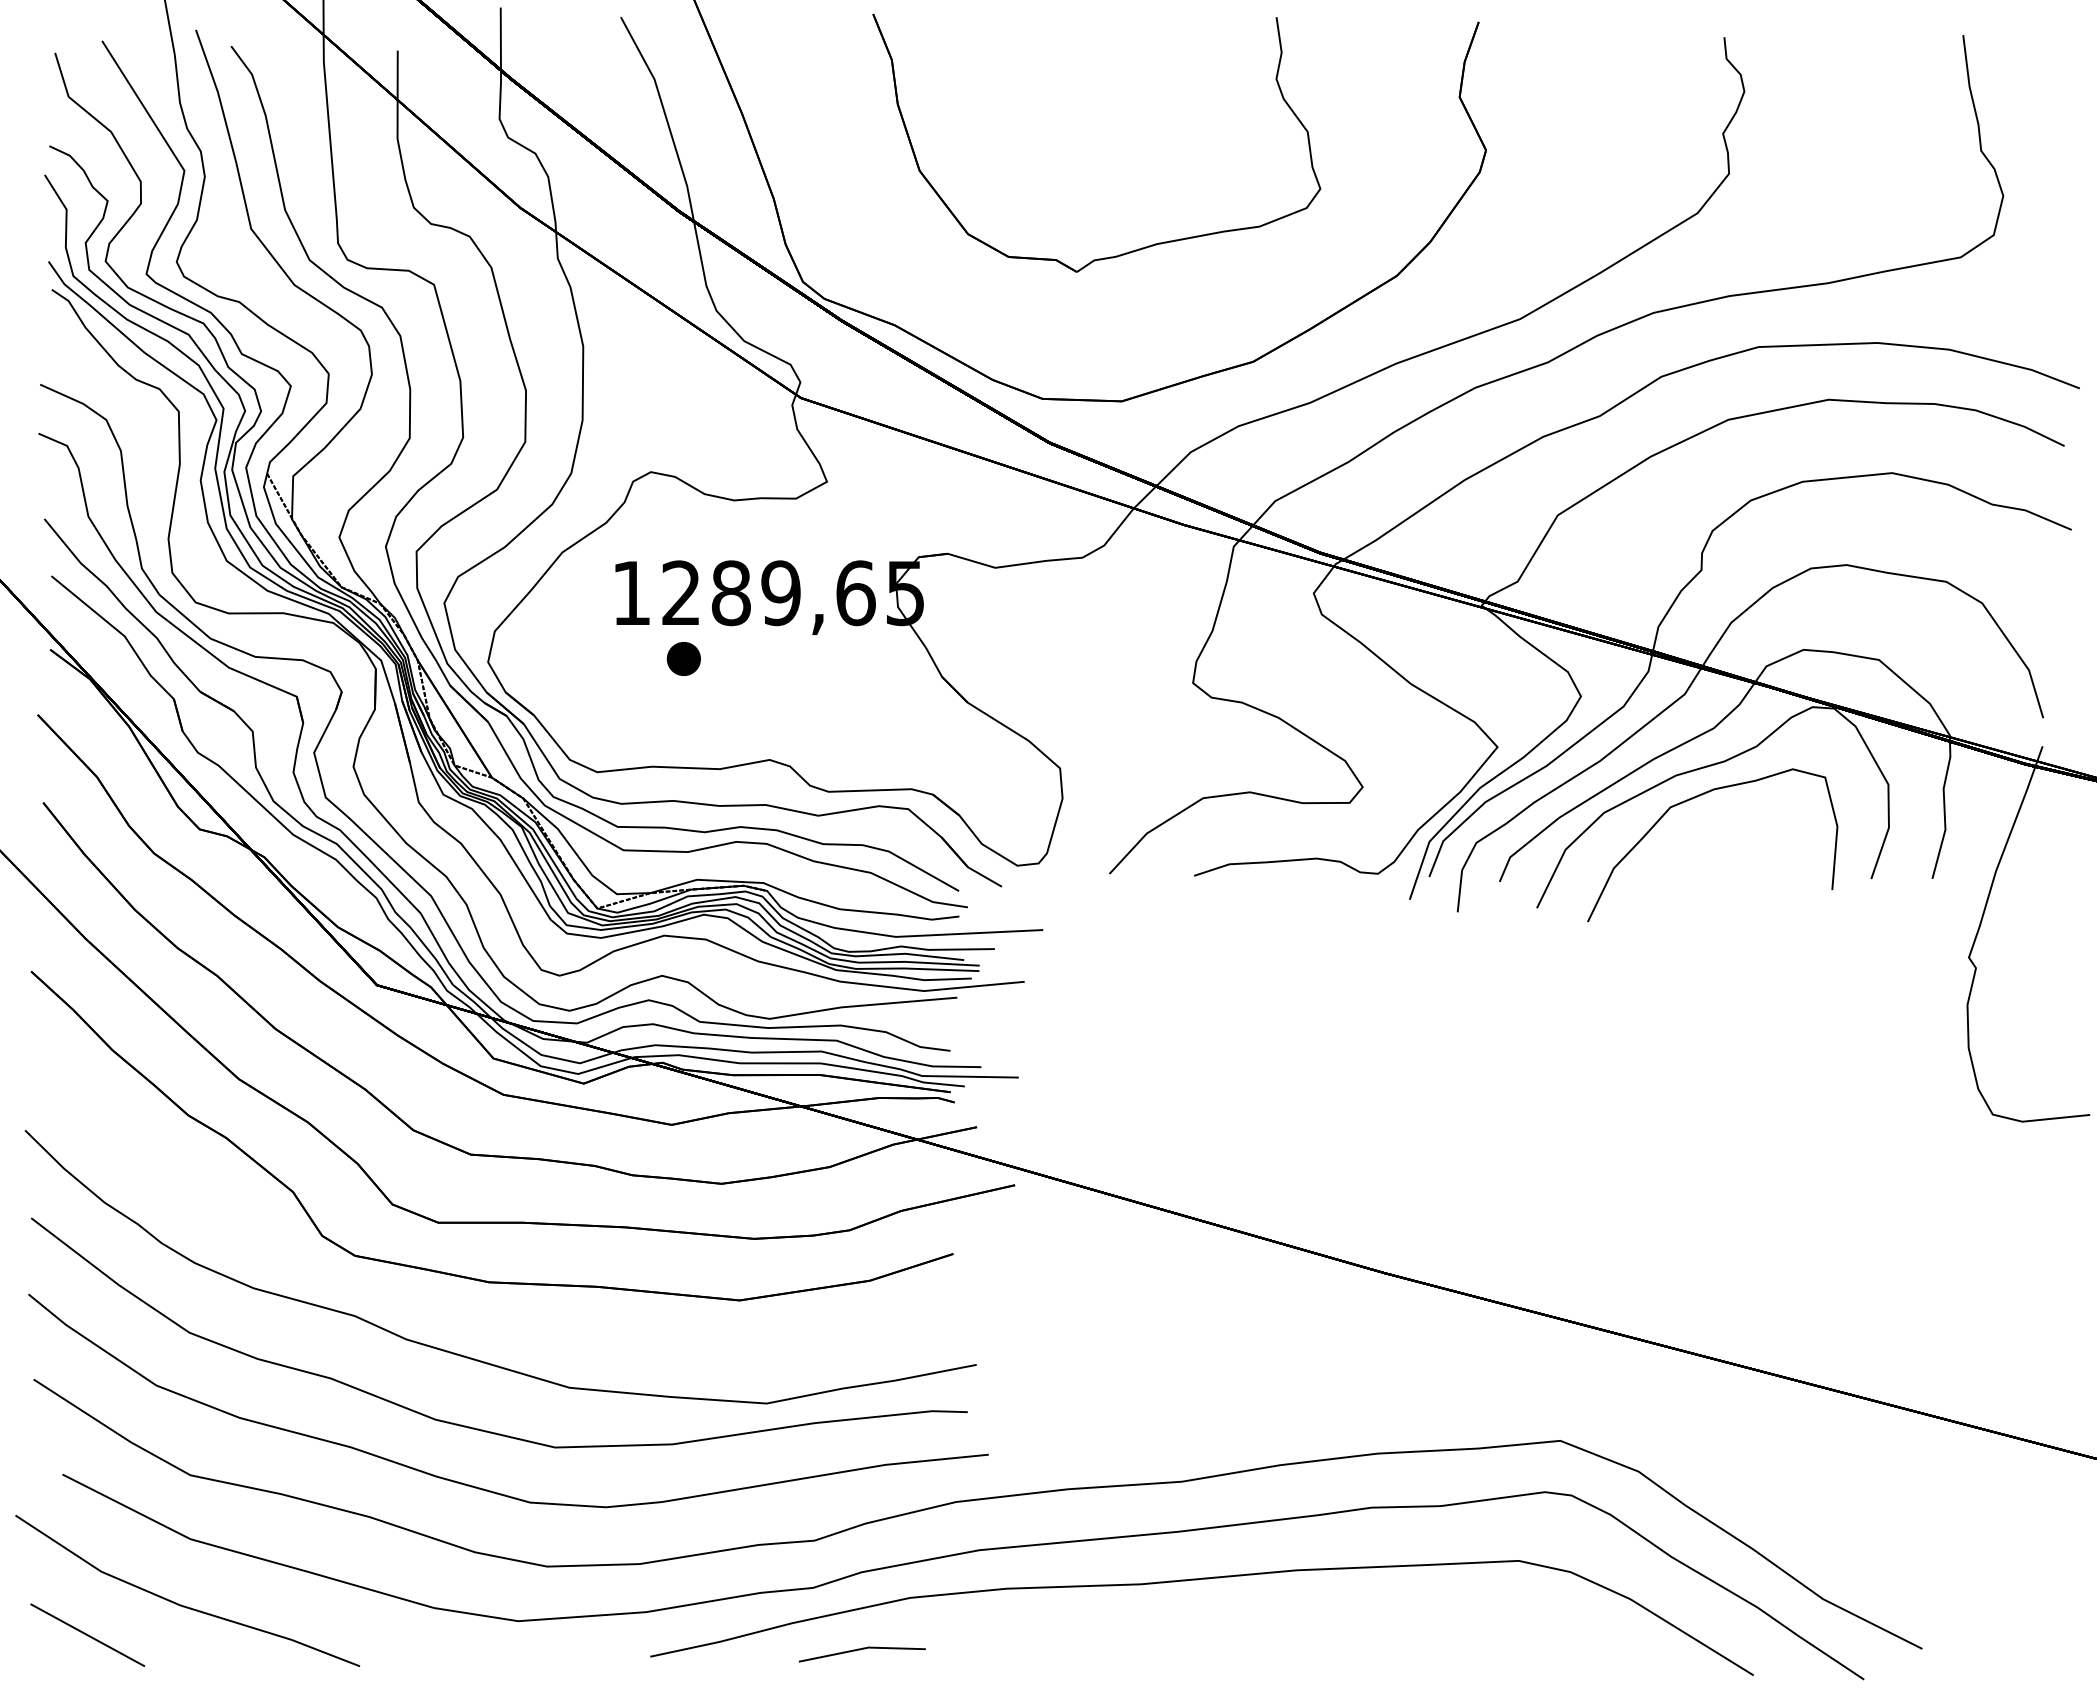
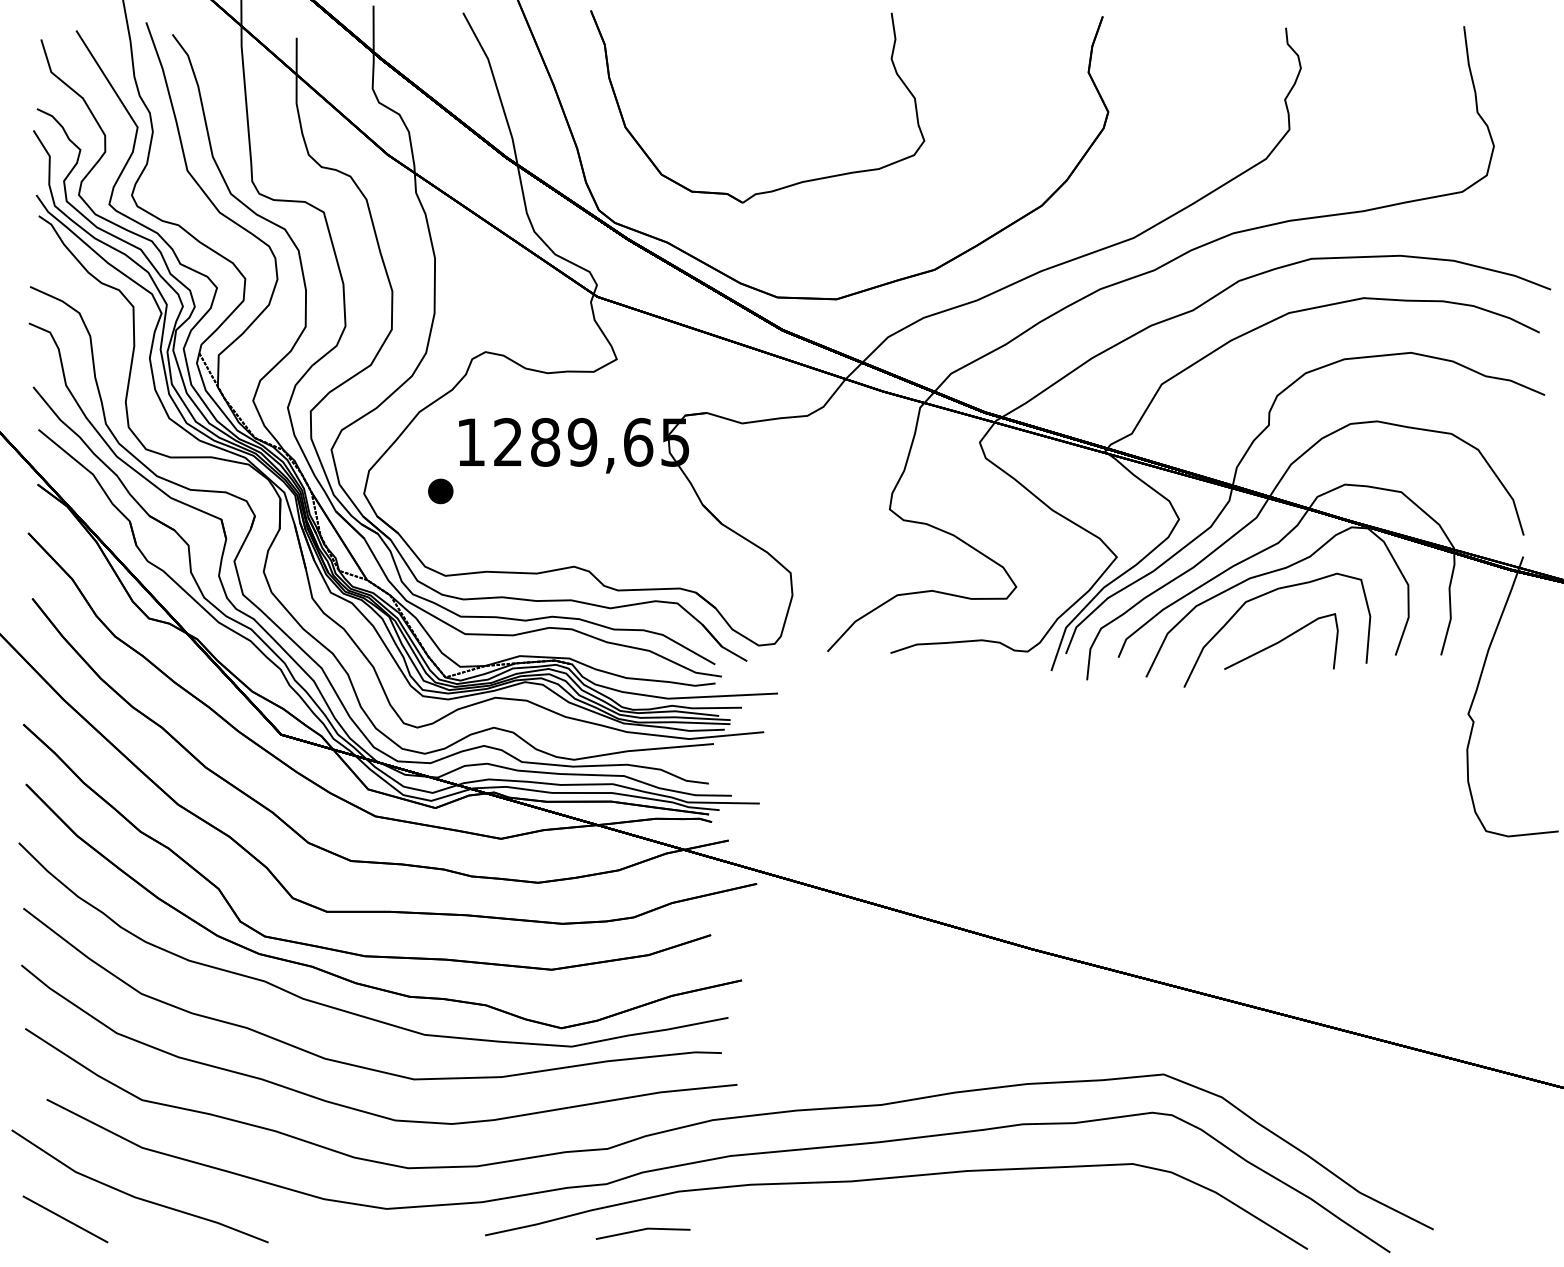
part: (1125, 252) -> (779, 188), moved
part: (683, 658) -> (440, 491), moved
part: (1717, 860) -> (1280, 641), added
part: (486, 1319) -> (362, 983), added

